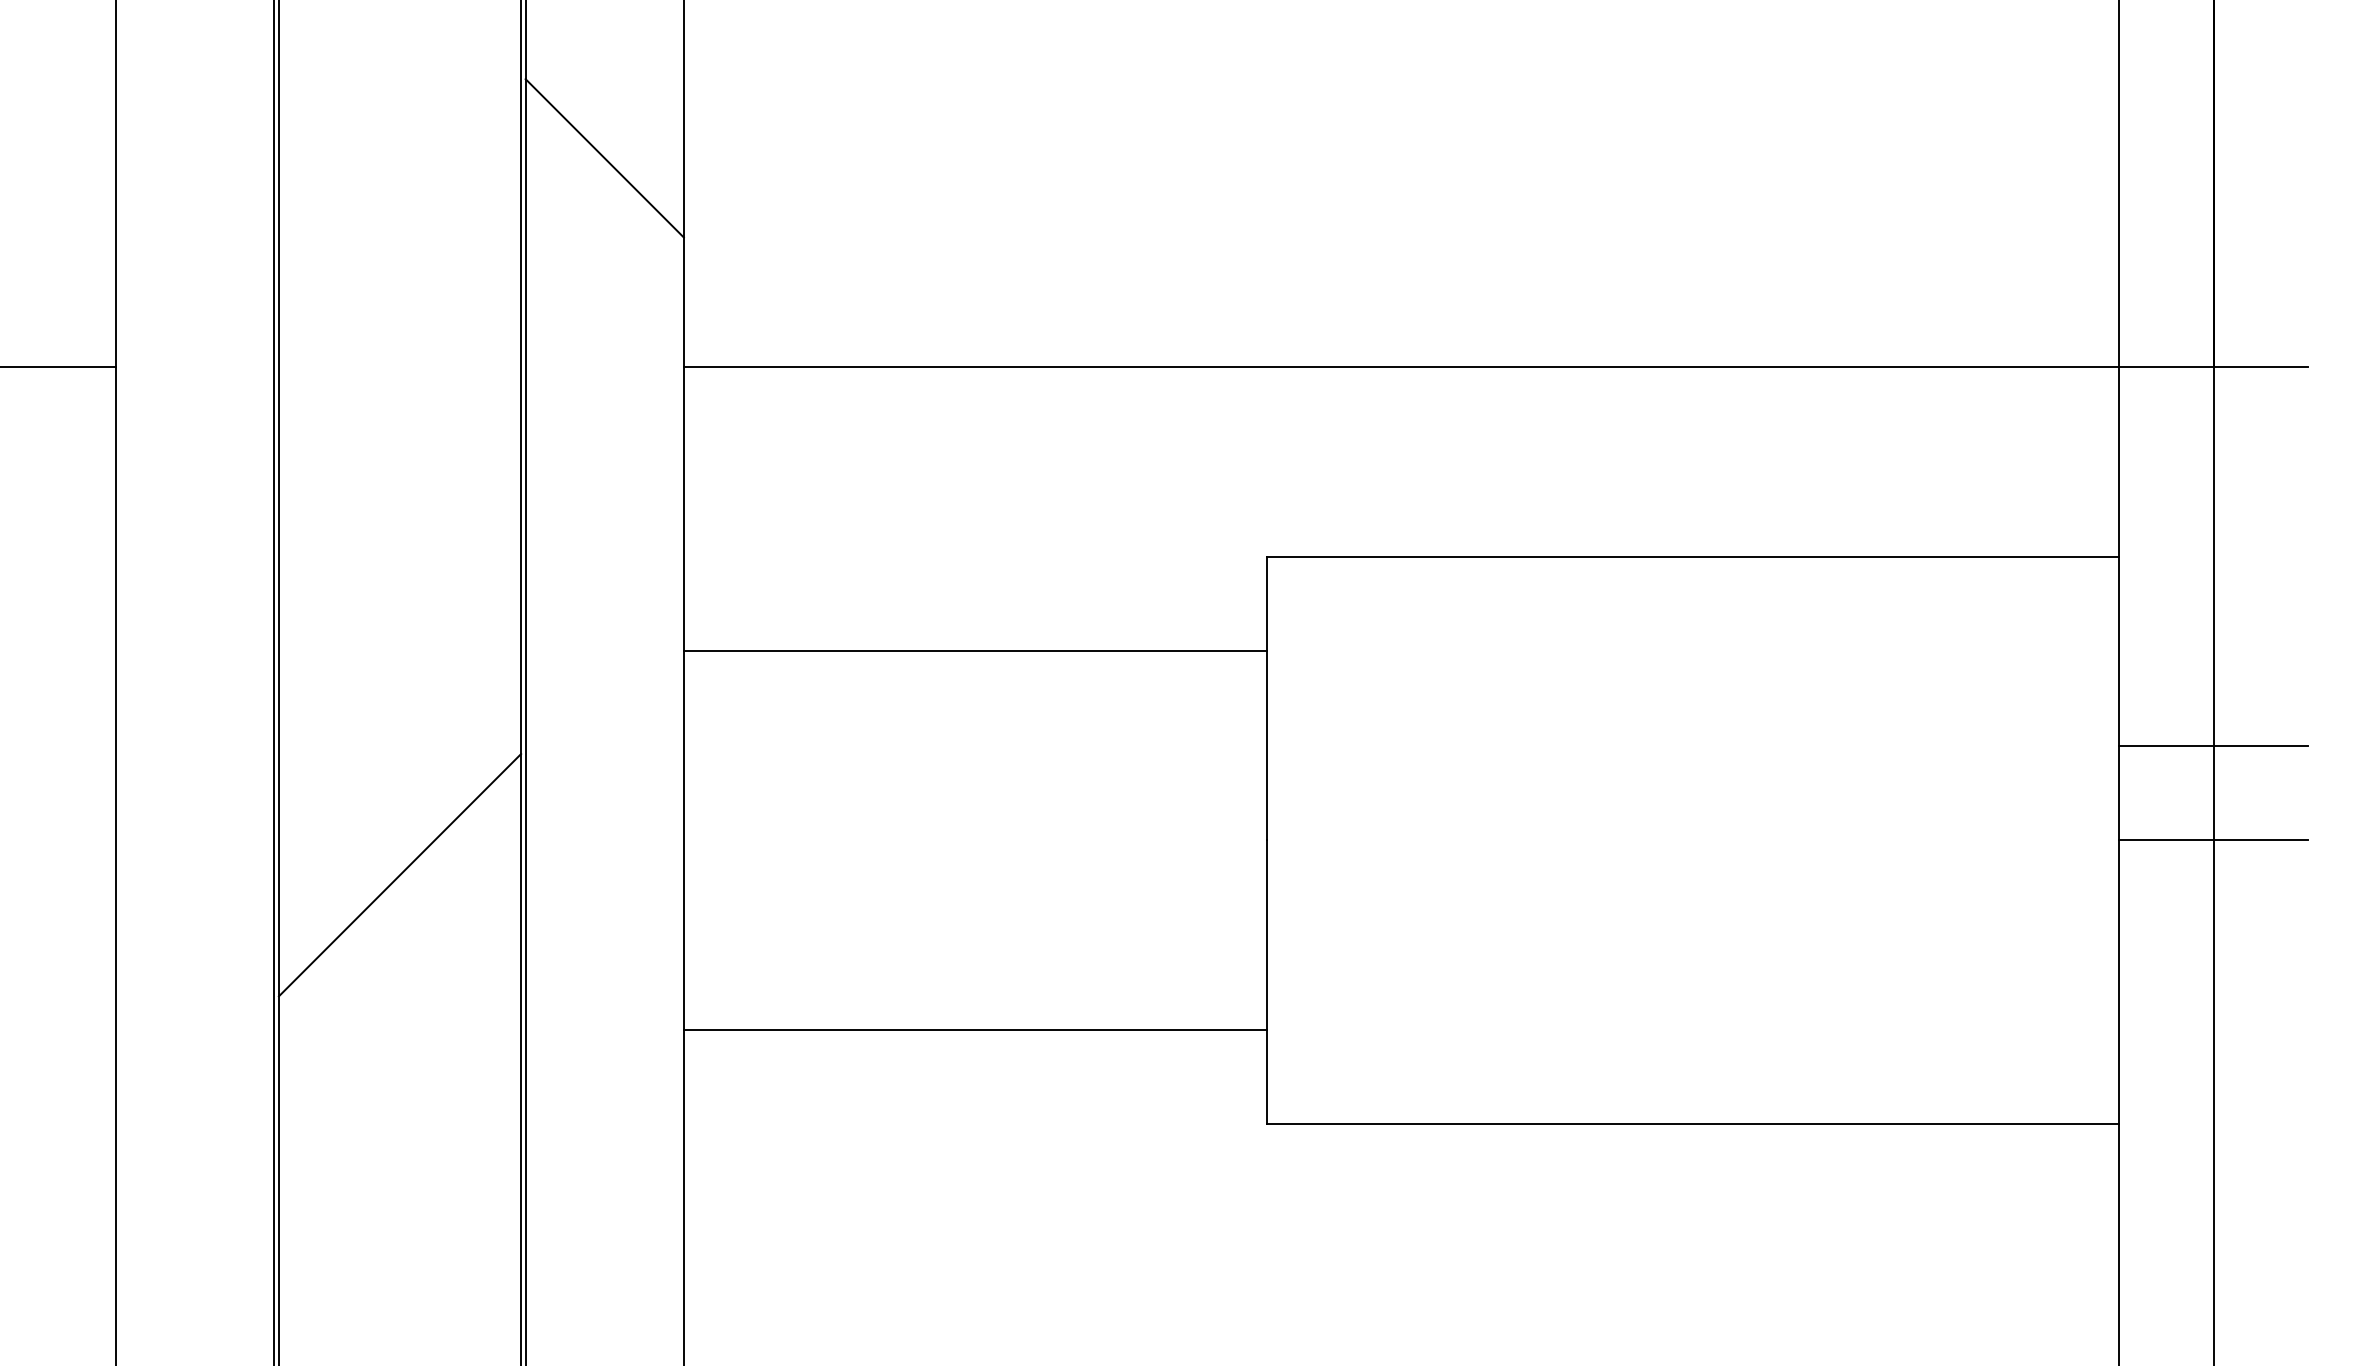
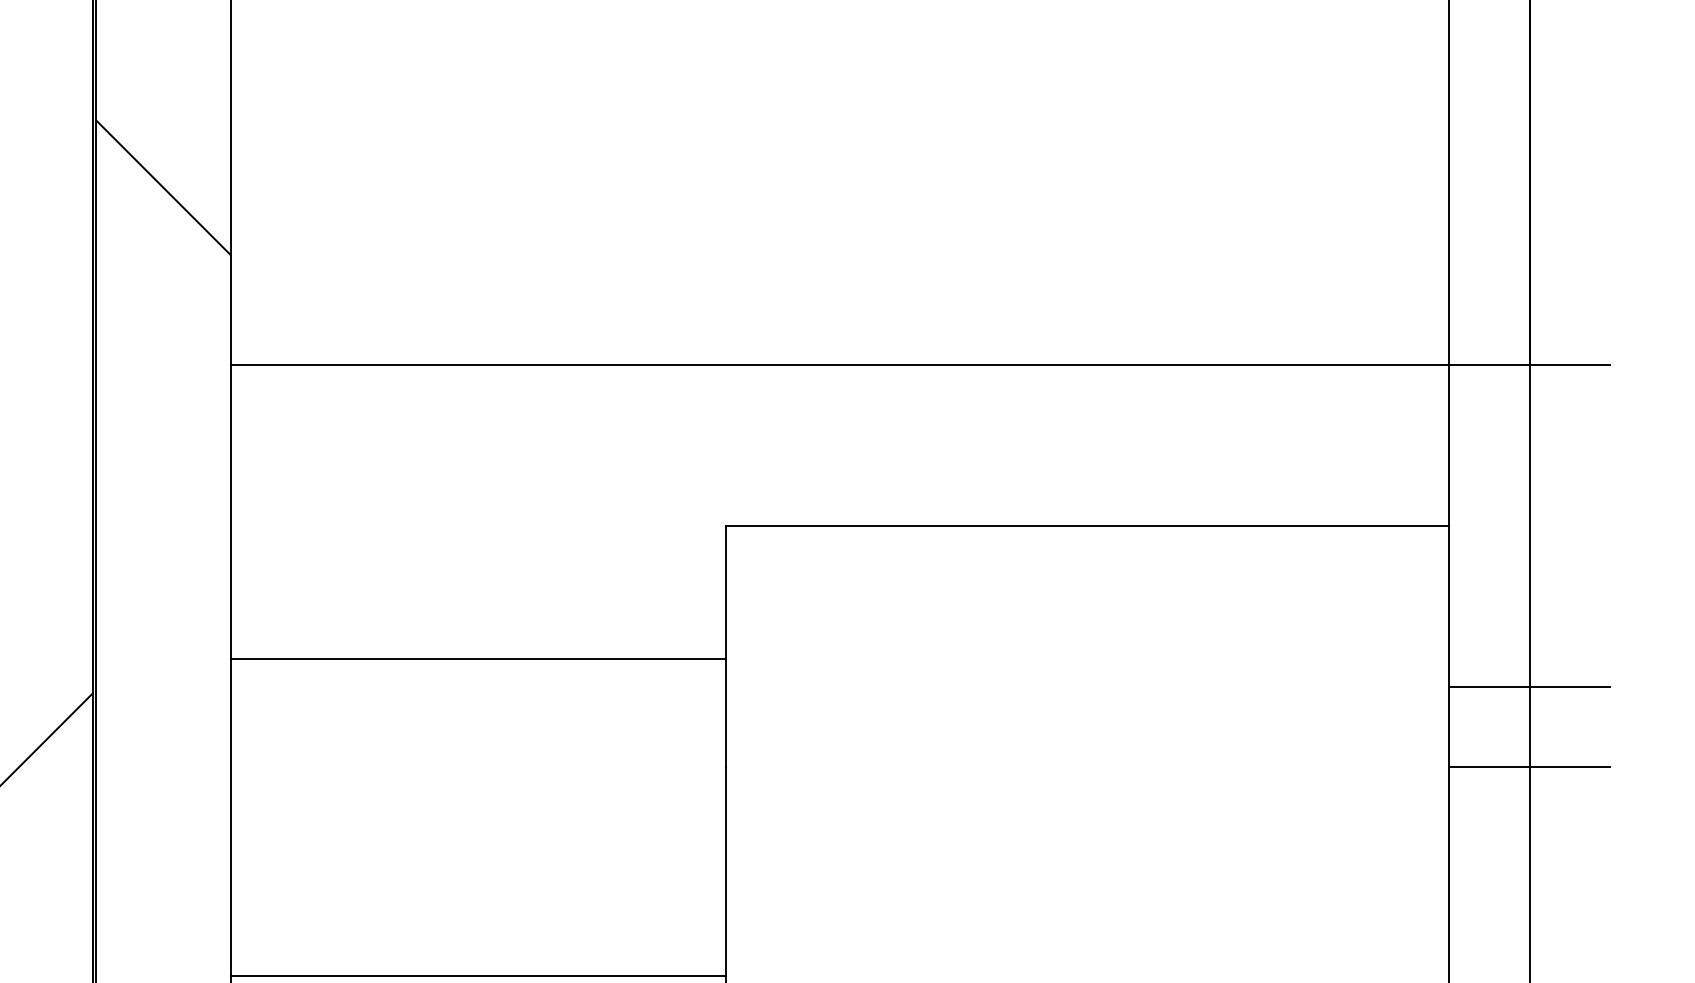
line: (975, 651) -> (478, 659), moved
line: (975, 1029) -> (478, 975), moved

